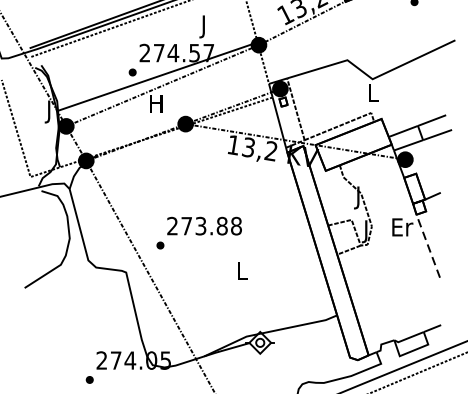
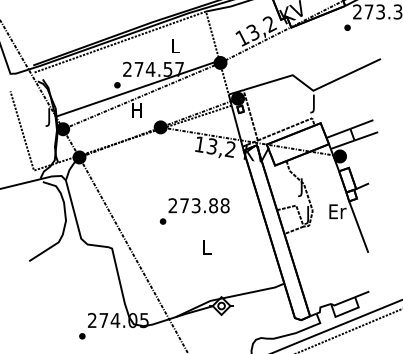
text: (203, 26) -> (175, 47), J -> L
text: (374, 94) -> (314, 103), L -> J
text: (198, 233) -> (194, 211), moved
line: (427, 245) -> (358, 226), dashed -> solid

